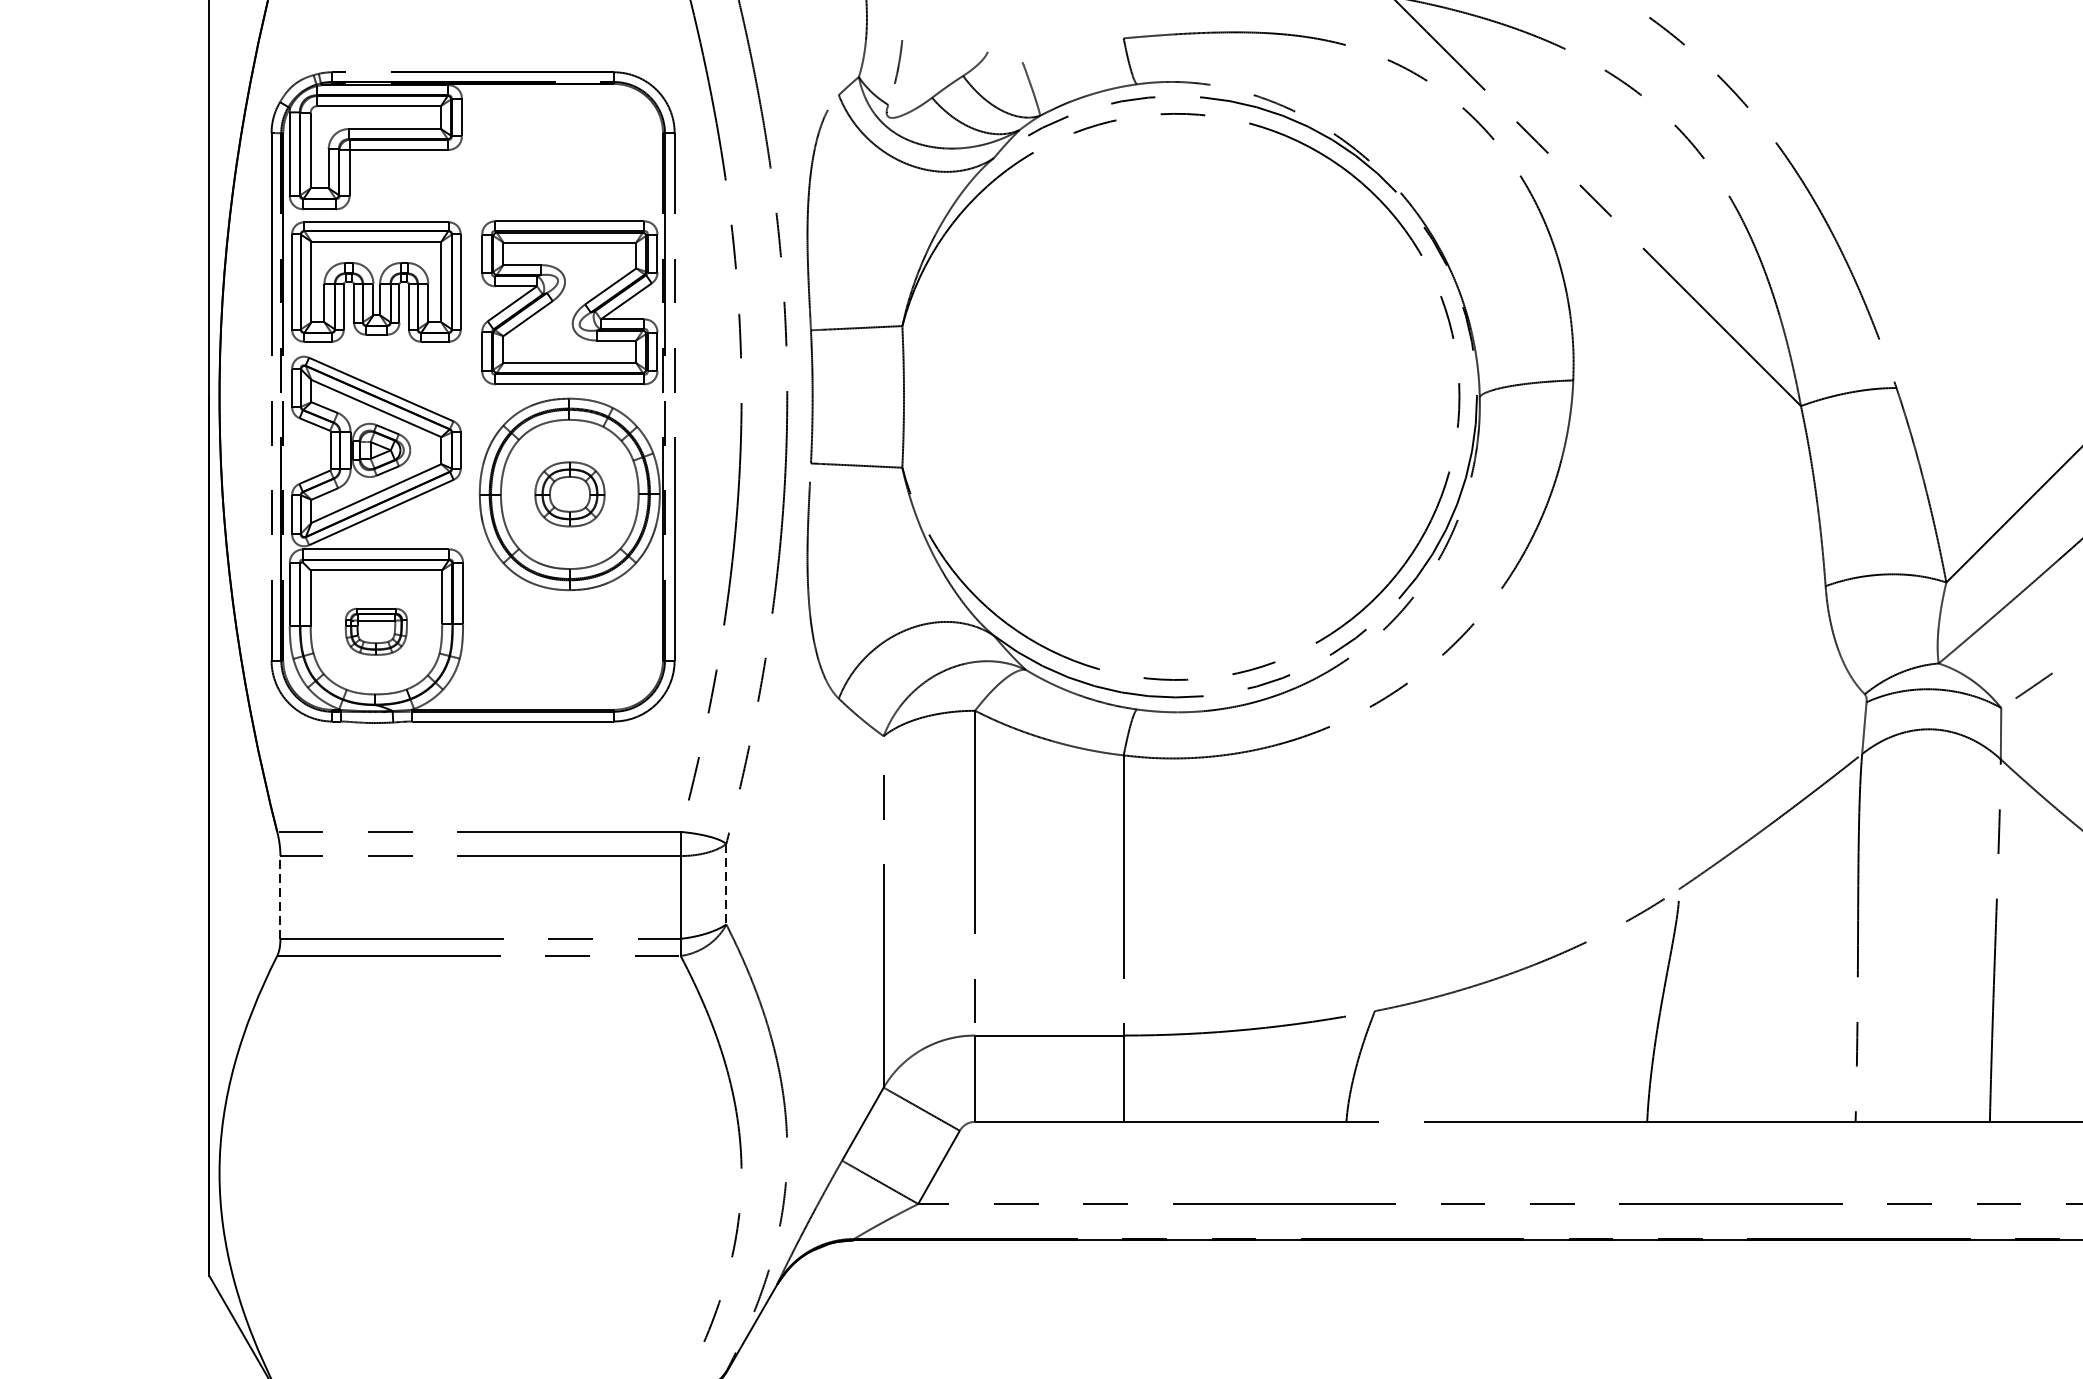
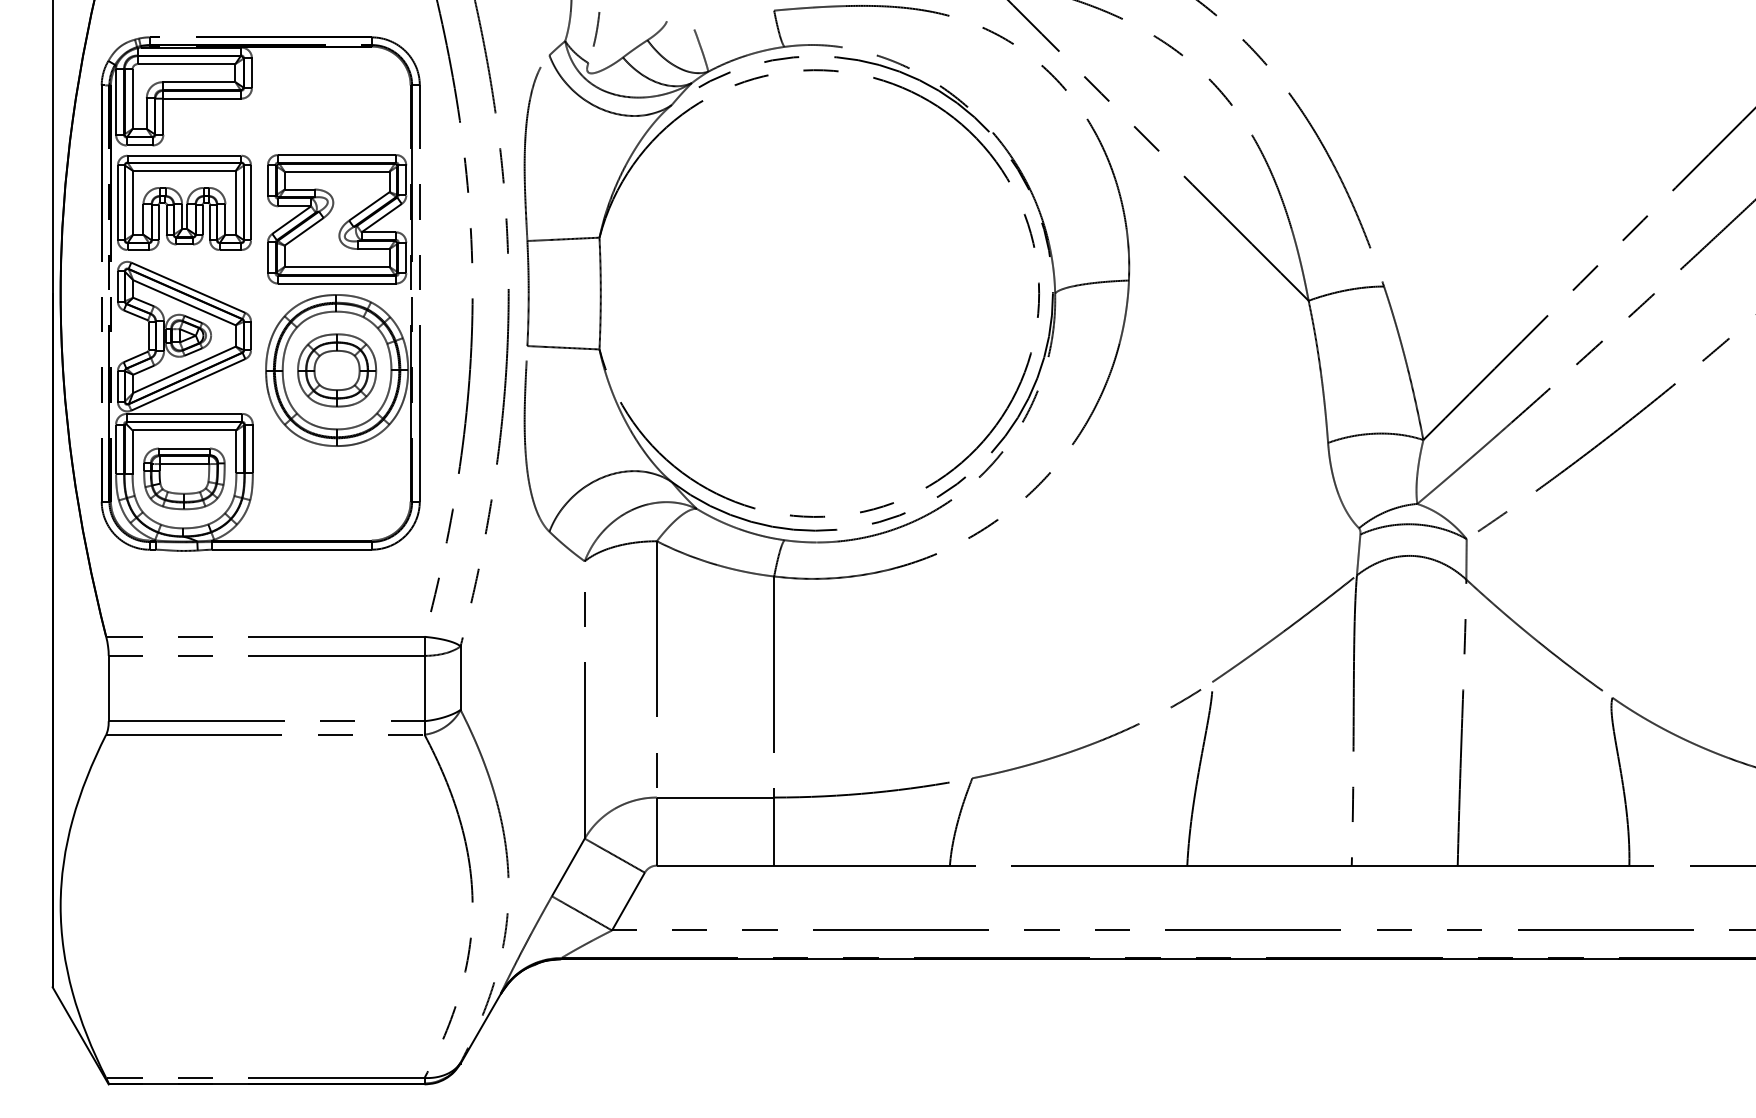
part: (570, 494) -> (337, 370), size x1.43
part: (376, 631) -> (184, 478), size x1.67
line: (726, 884) -> (460, 678), dashed -> solid
line: (280, 897) -> (108, 688), dashed -> solid

